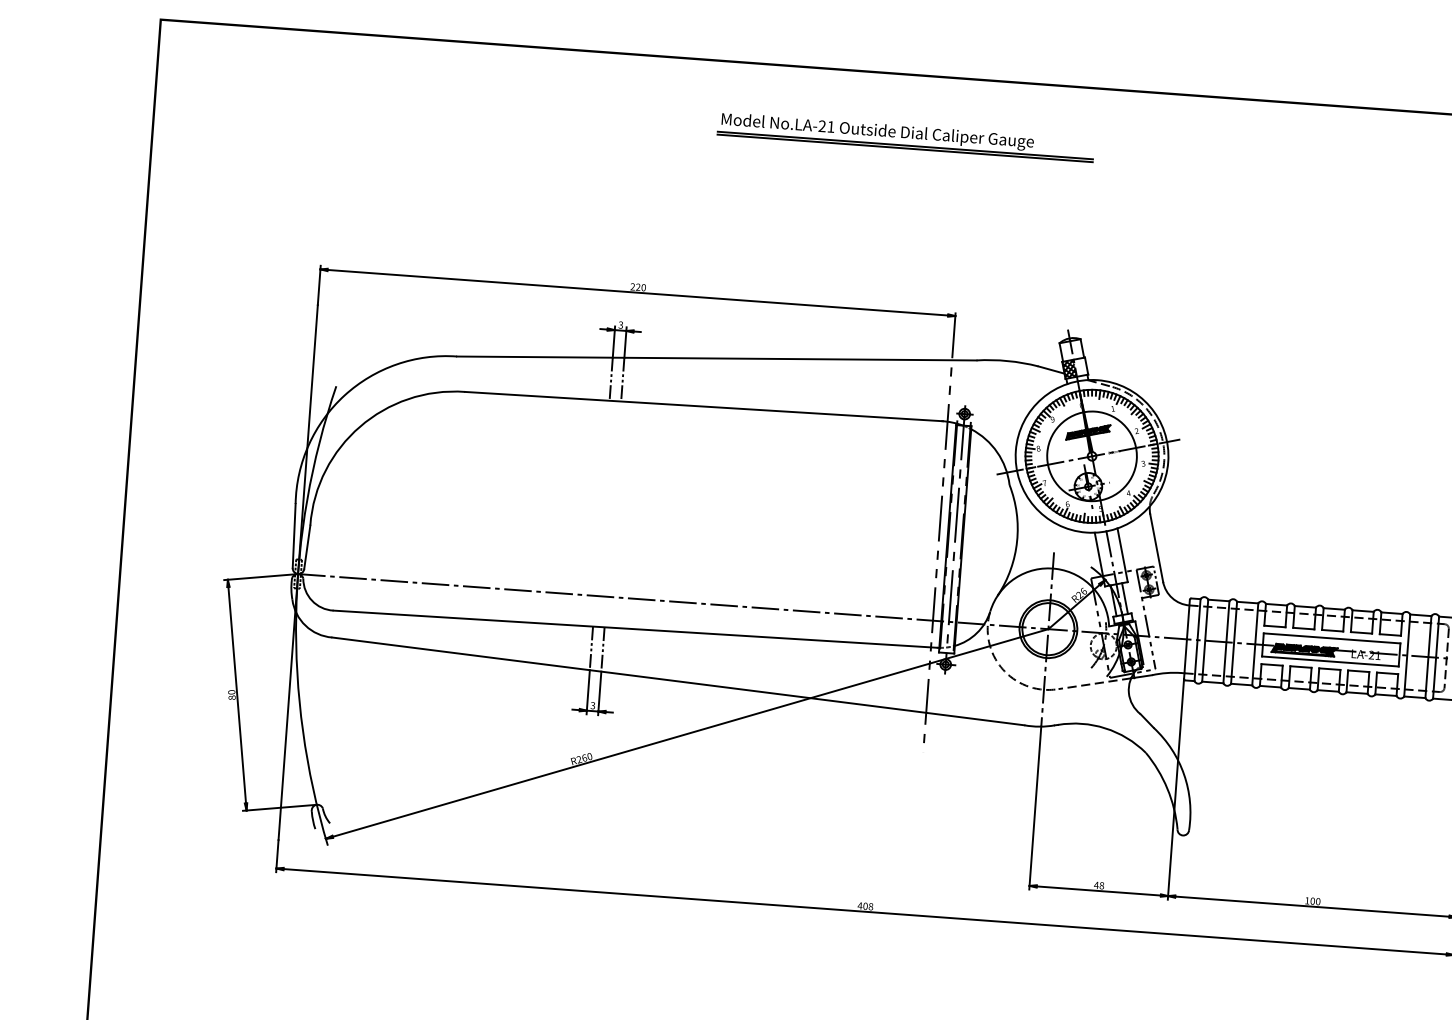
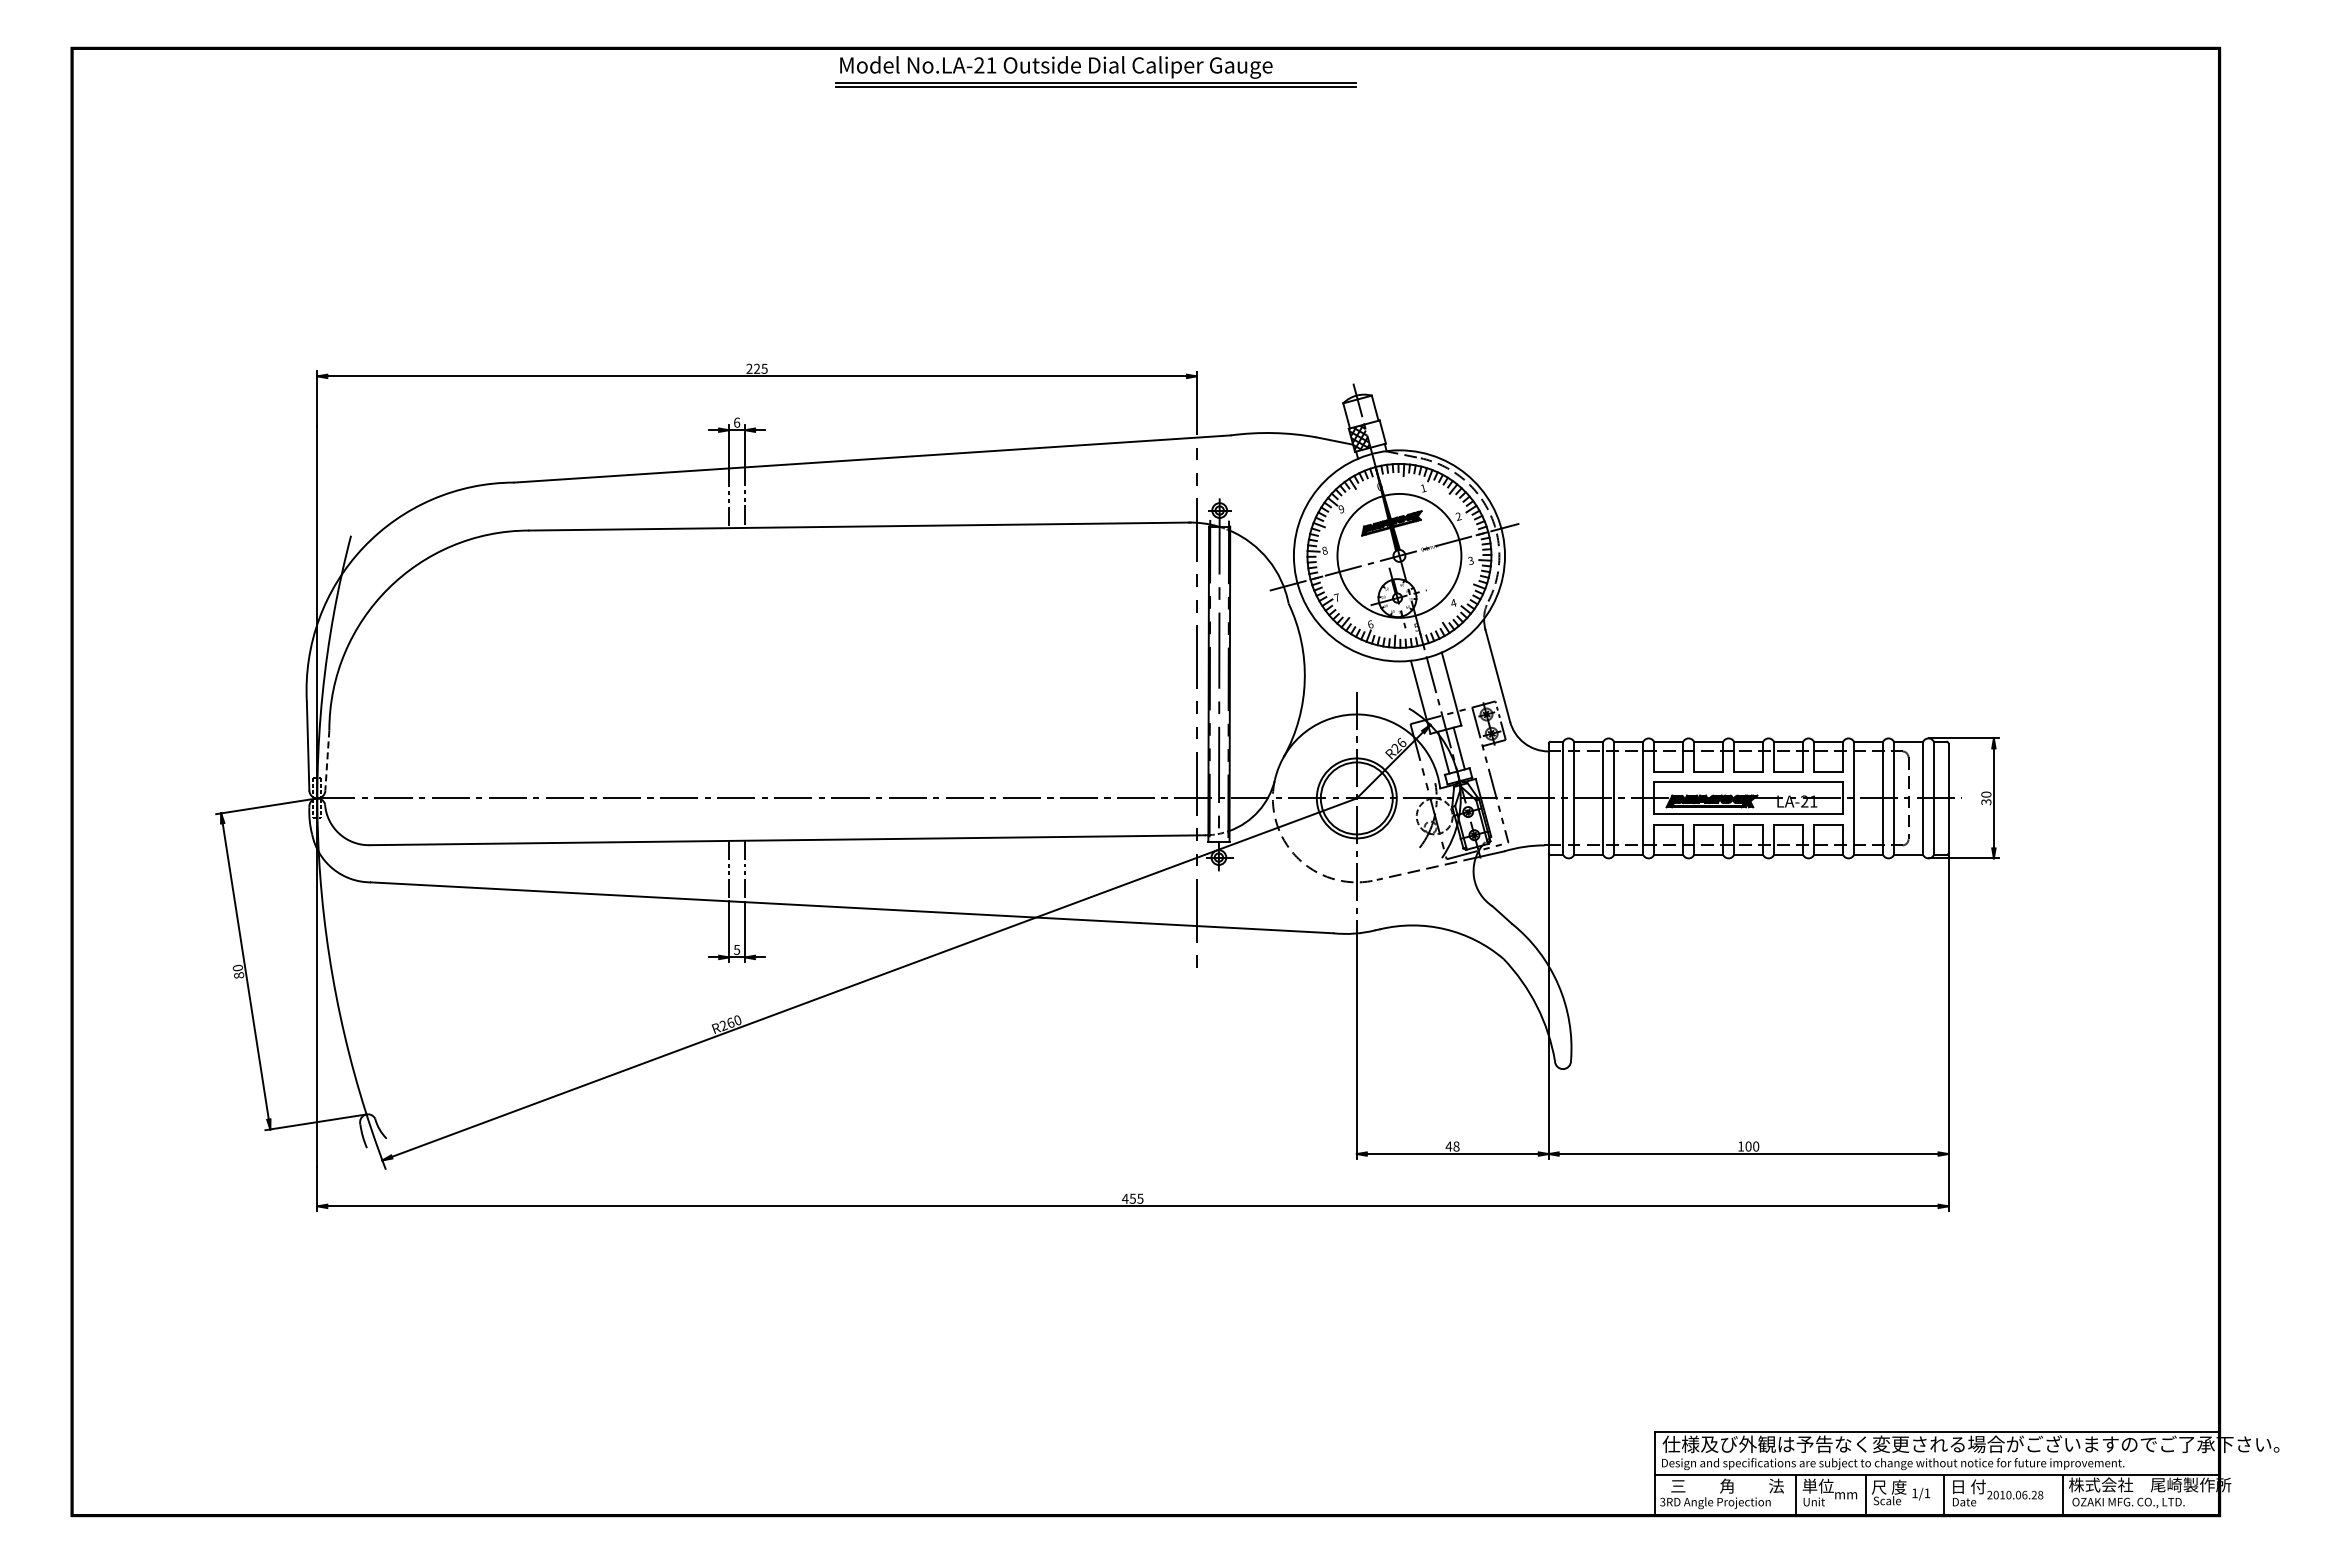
part: (905, 136) -> (1095, 71), moved
text: (643, 287) -> (764, 368), 220 -> 225
text: (621, 324) -> (737, 422), 3 -> 6
line: (307, 547) -> (327, 760), solid -> dashed
text: (593, 704) -> (737, 948), 3 -> 5
text: (868, 906) -> (1136, 1198), 408 -> 455

